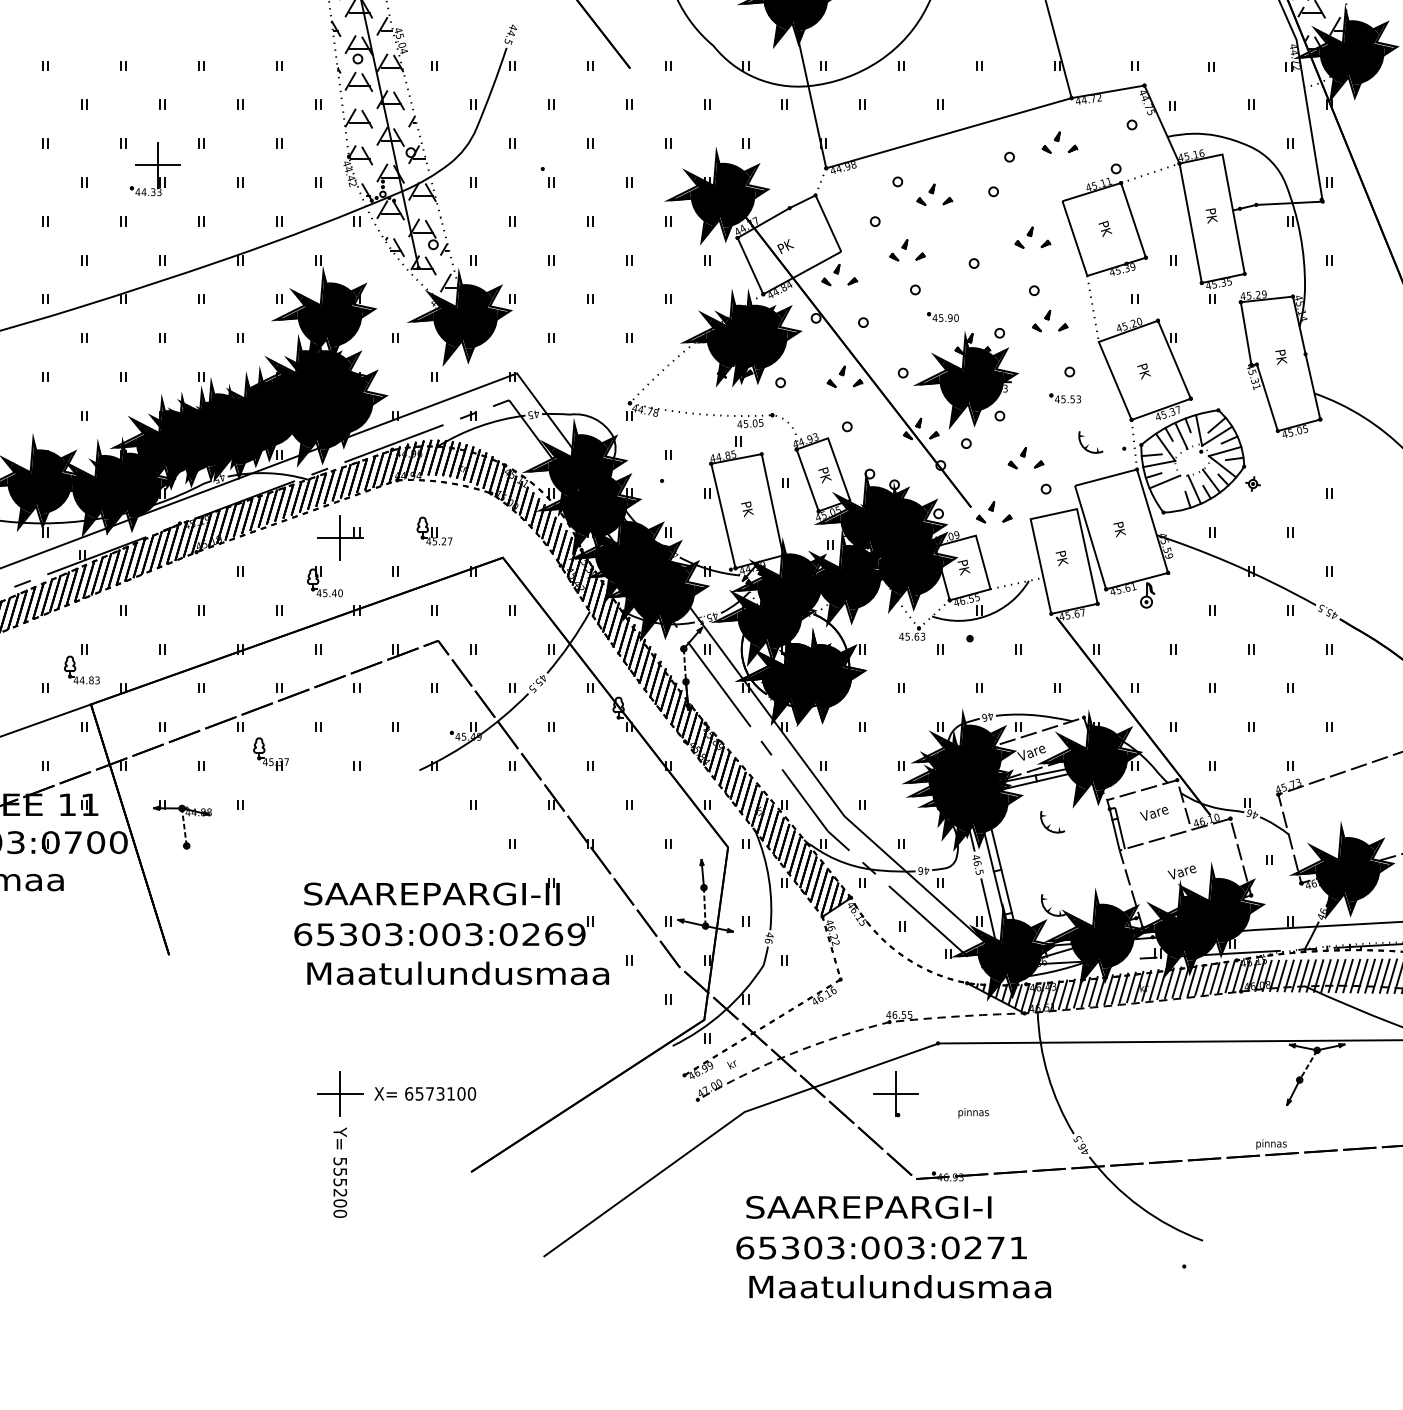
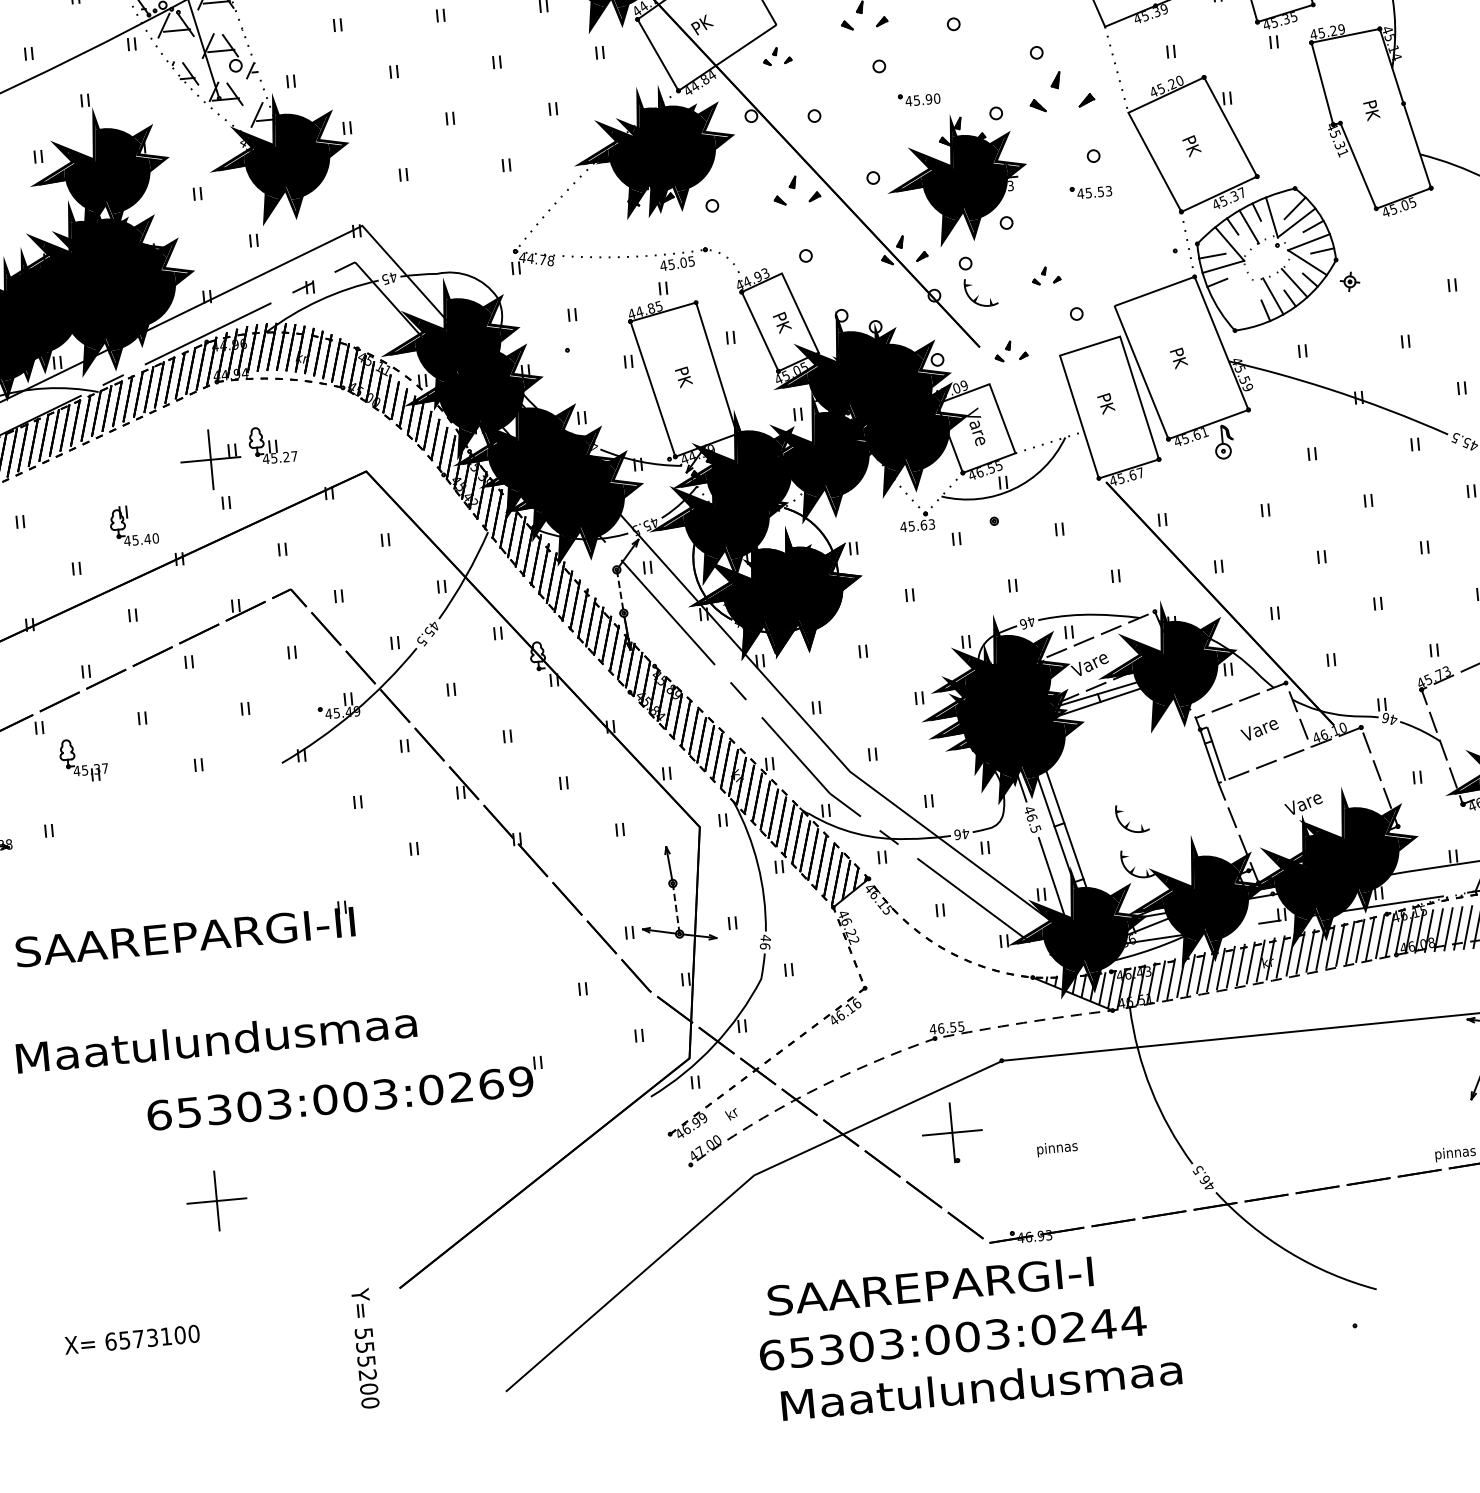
part: (839, 275) -> (777, 56), size x0.6
part: (1050, 321) -> (1061, 91), size x1.4
part: (1090, 442) -> (980, 292), moved
part: (1025, 458) -> (1045, 275), size x0.6
line: (1164, 481) -> (1232, 289), removed
part: (994, 512) -> (1011, 351), size x0.7
part: (340, 537) -> (211, 458), moved
text: (963, 566) -> (976, 426), PK -> Vare
part: (1052, 822) -> (1132, 819), moved
part: (431, 891) -> (184, 933), moved
part: (443, 931) -> (344, 1093), moved
text: (457, 973) -> (215, 1040), moved
text: (425, 1093) -> (132, 1339), moved
text: (340, 1172) -> (365, 1348), moved
text: (1007, 1247) -> (1118, 1322), 65303:003:0271 -> 65303:003:0244

